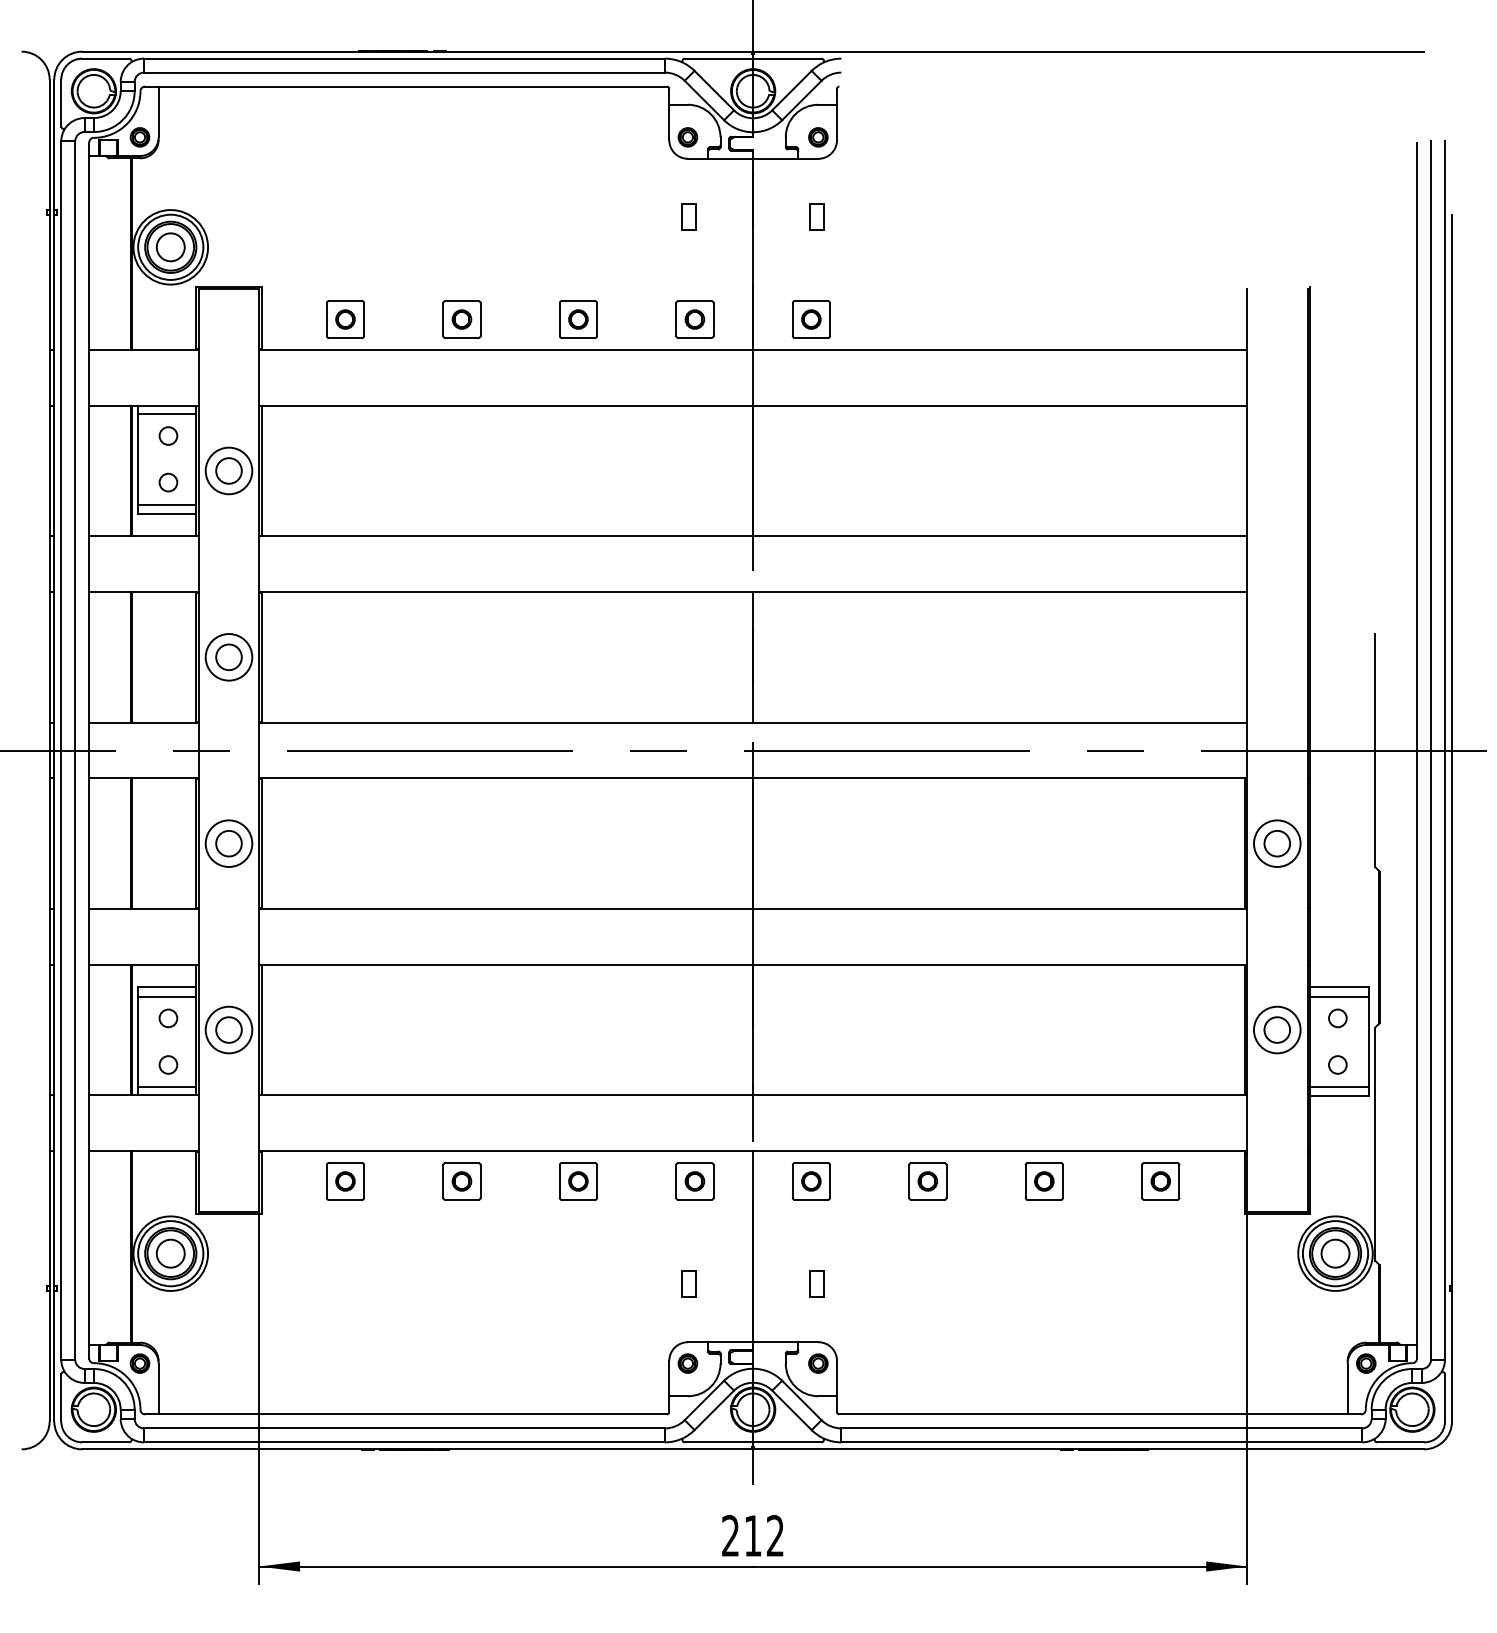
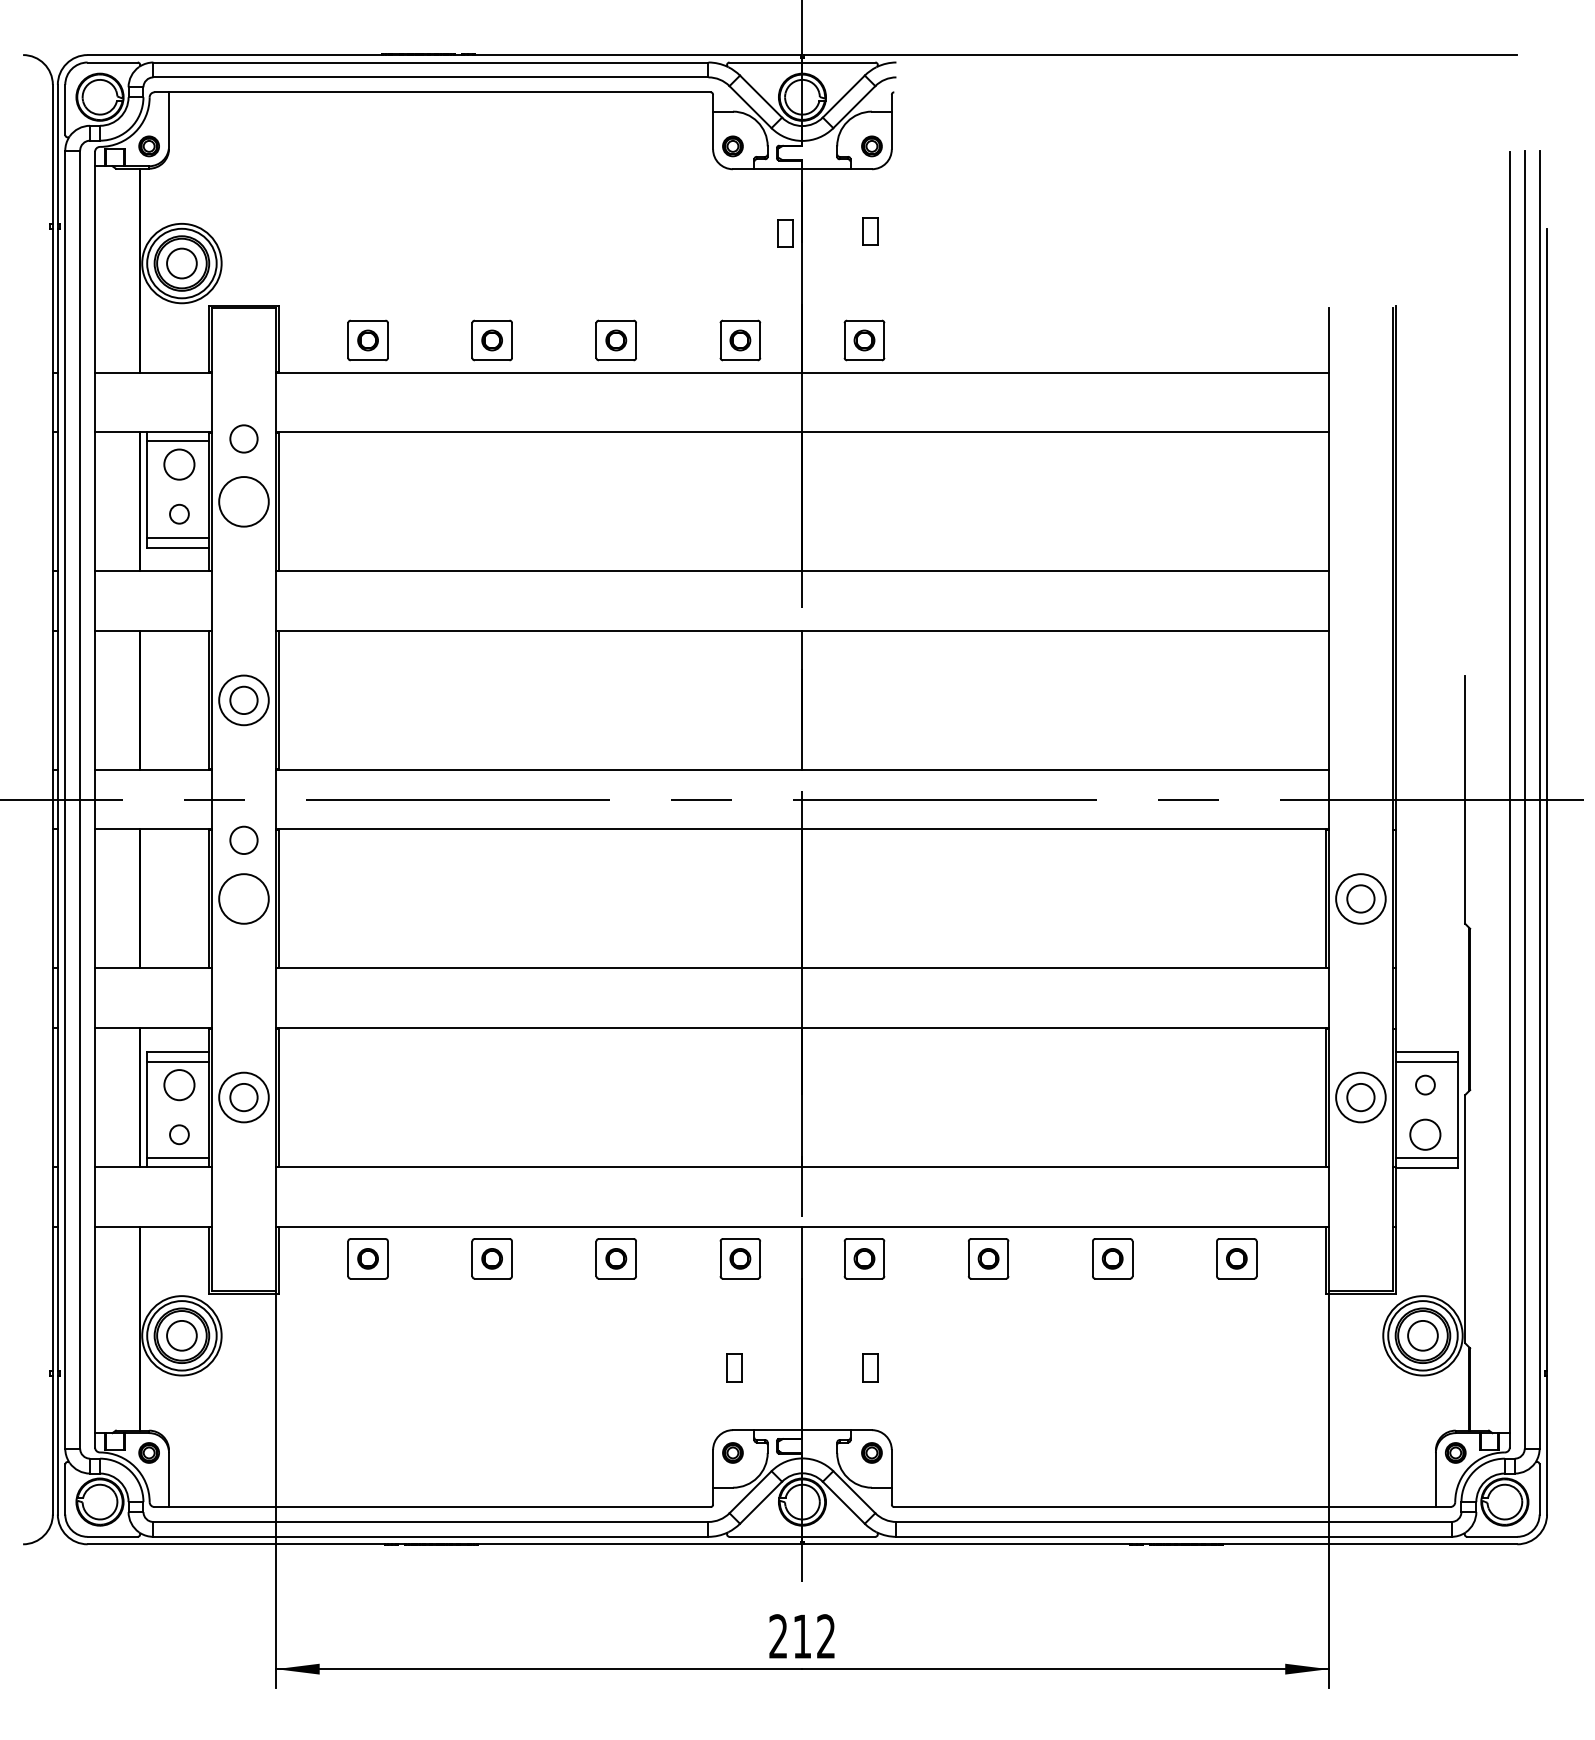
part: (688, 216) -> (784, 232), moved
circle: (168, 435) -> (179, 464), size x1.6
circle: (228, 470) -> (243, 438), moved
circle: (228, 843) -> (243, 840), moved
circle: (168, 1018) -> (179, 1085), size x1.6
circle: (1337, 1064) -> (1425, 1134), size x1.6

